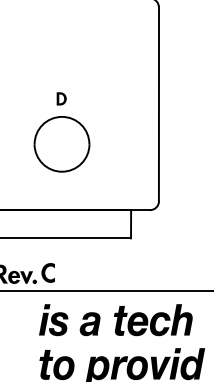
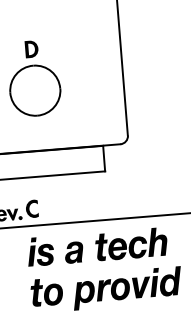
part: (61, 98) -> (31, 48), size x1.43

